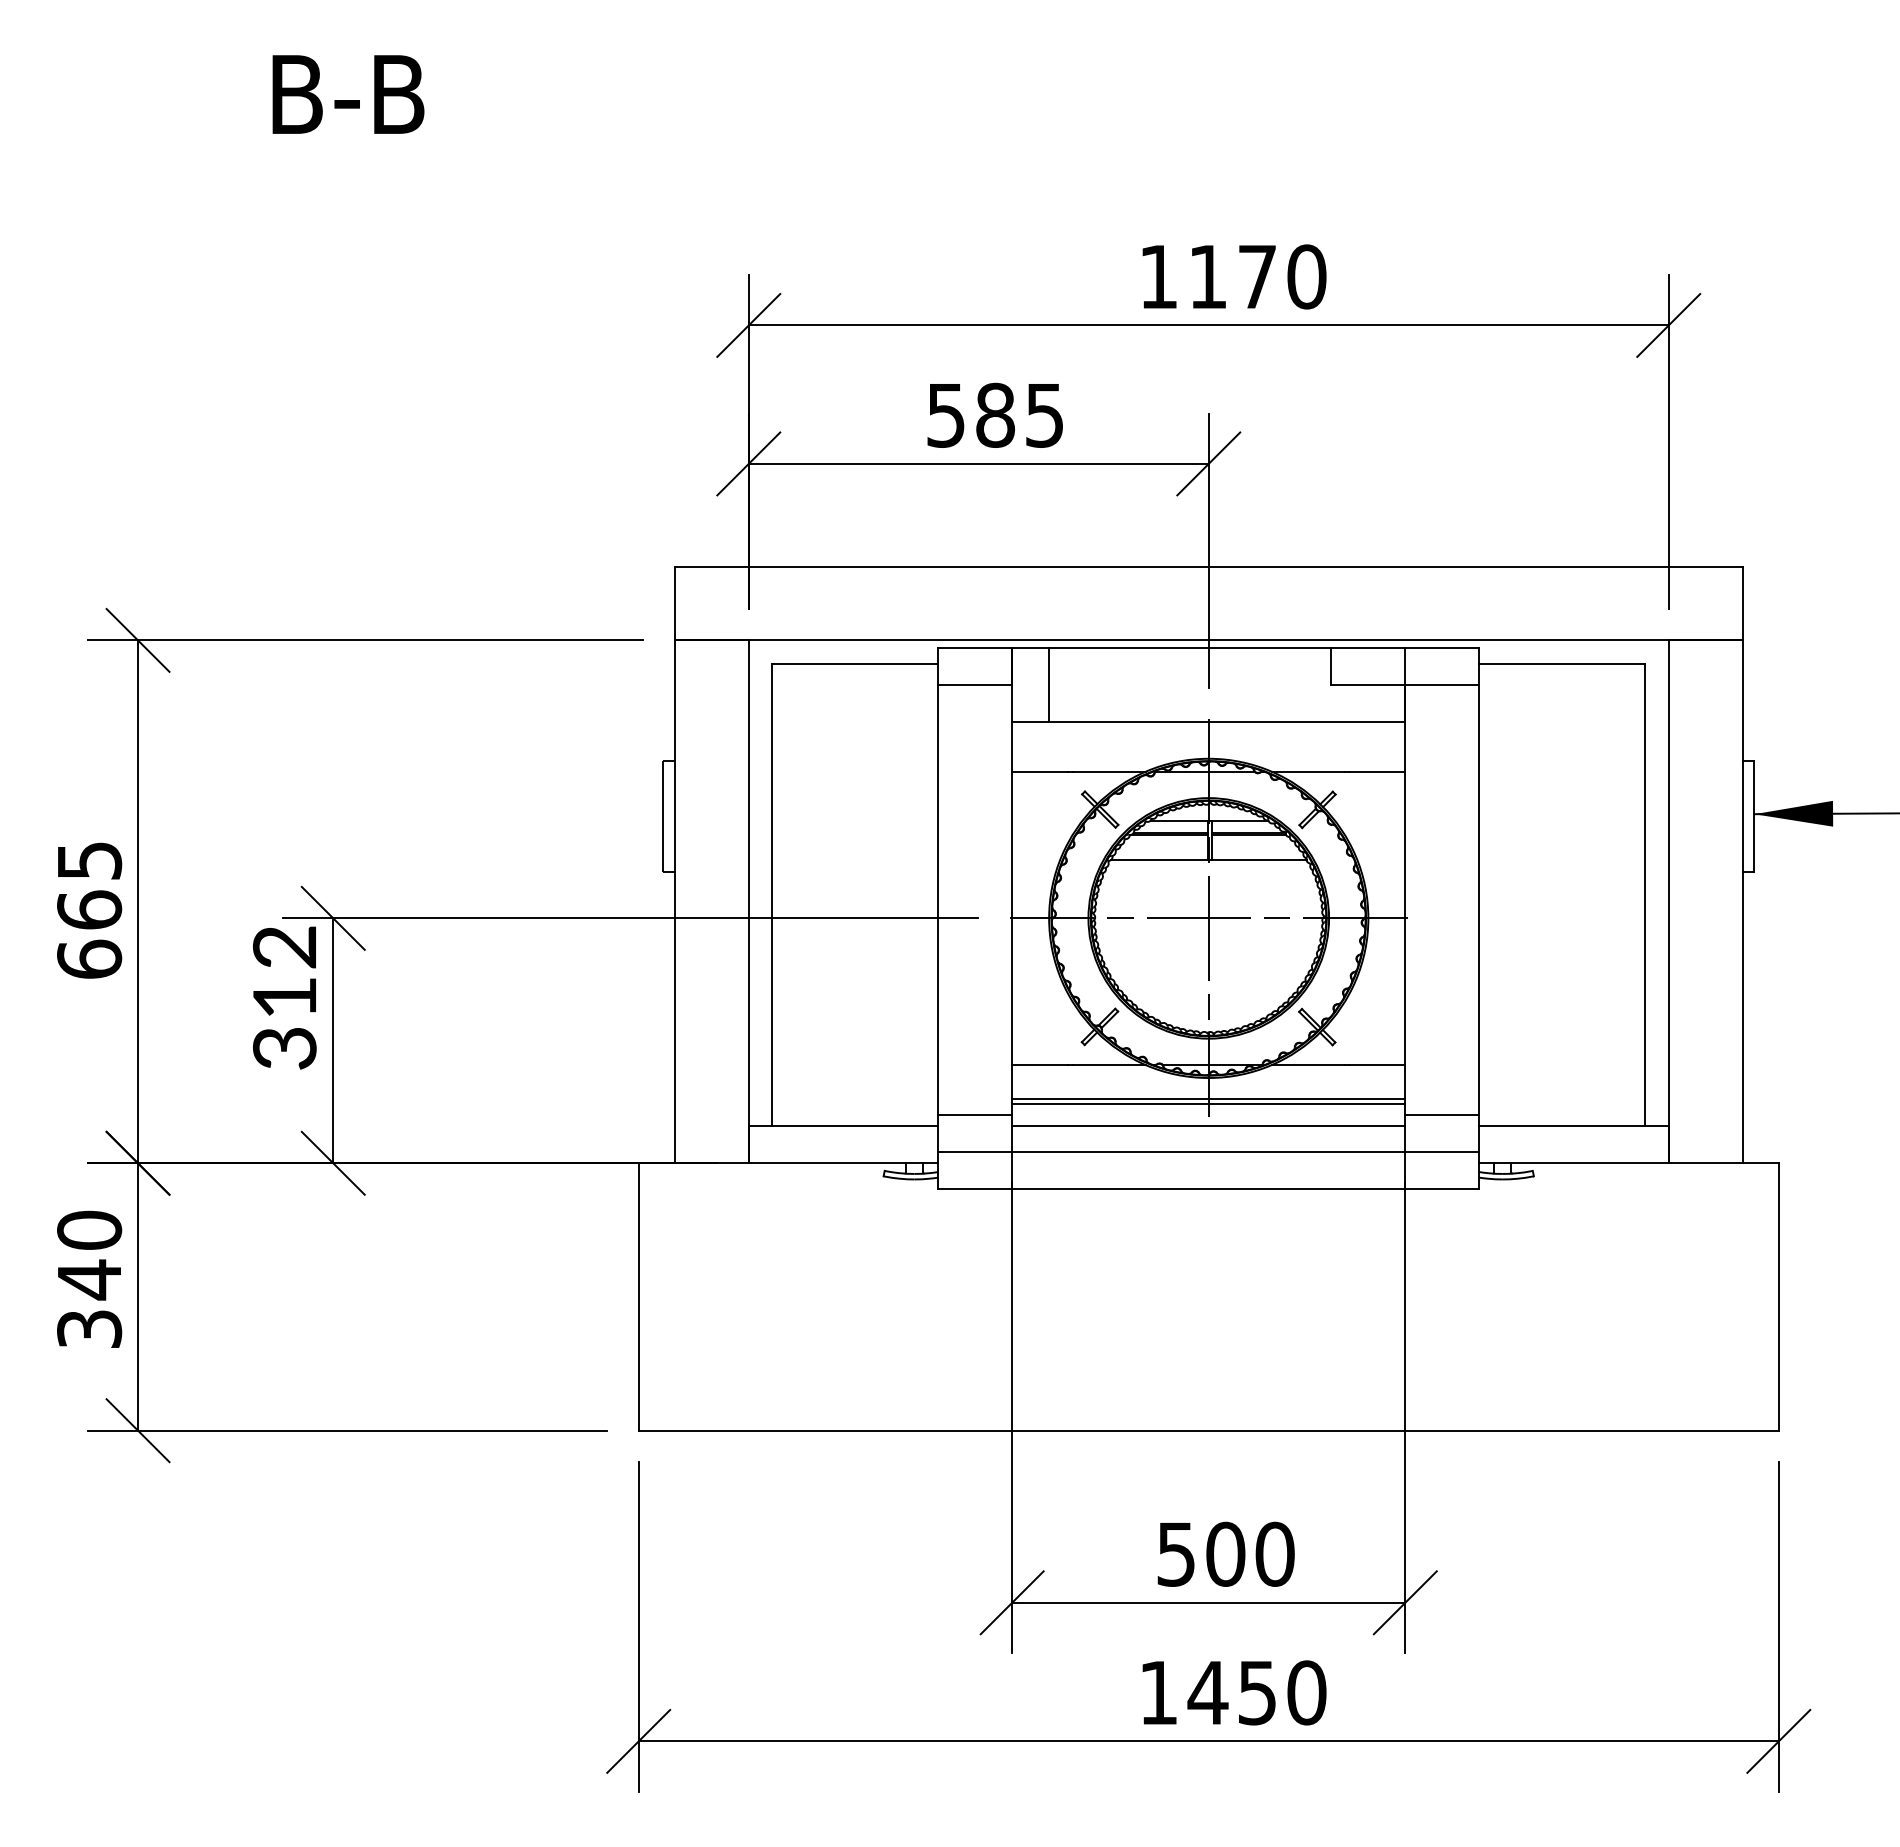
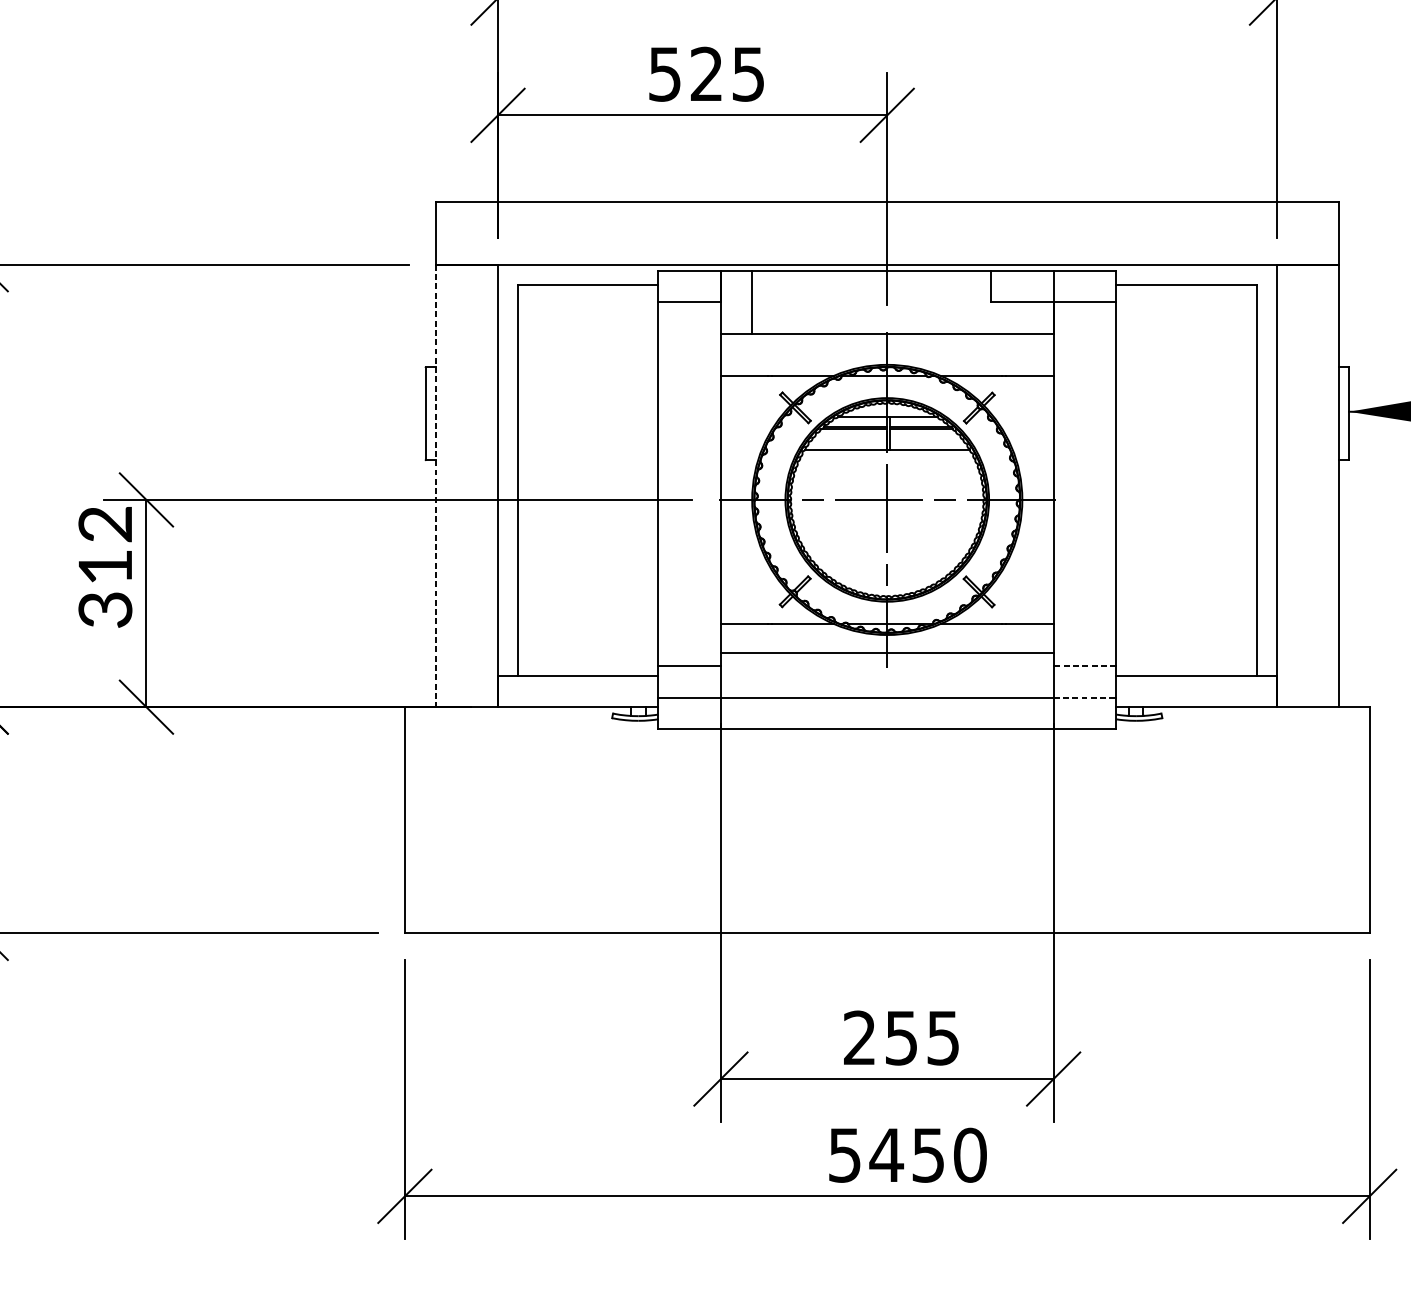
text: (995, 414) -> (706, 73), 585 -> 525
line: (674, 902) -> (435, 486), solid -> dashed
line: (1208, 1104) -> (887, 657), removed
line: (1442, 1114) -> (1085, 665), solid -> dashed
line: (1208, 1126) -> (887, 676), removed
line: (1442, 1151) -> (1085, 697), solid -> dashed
text: (1225, 1553) -> (901, 1037), 500 -> 255
text: (1158, 1693) -> (844, 1155), 1450 -> 5450

